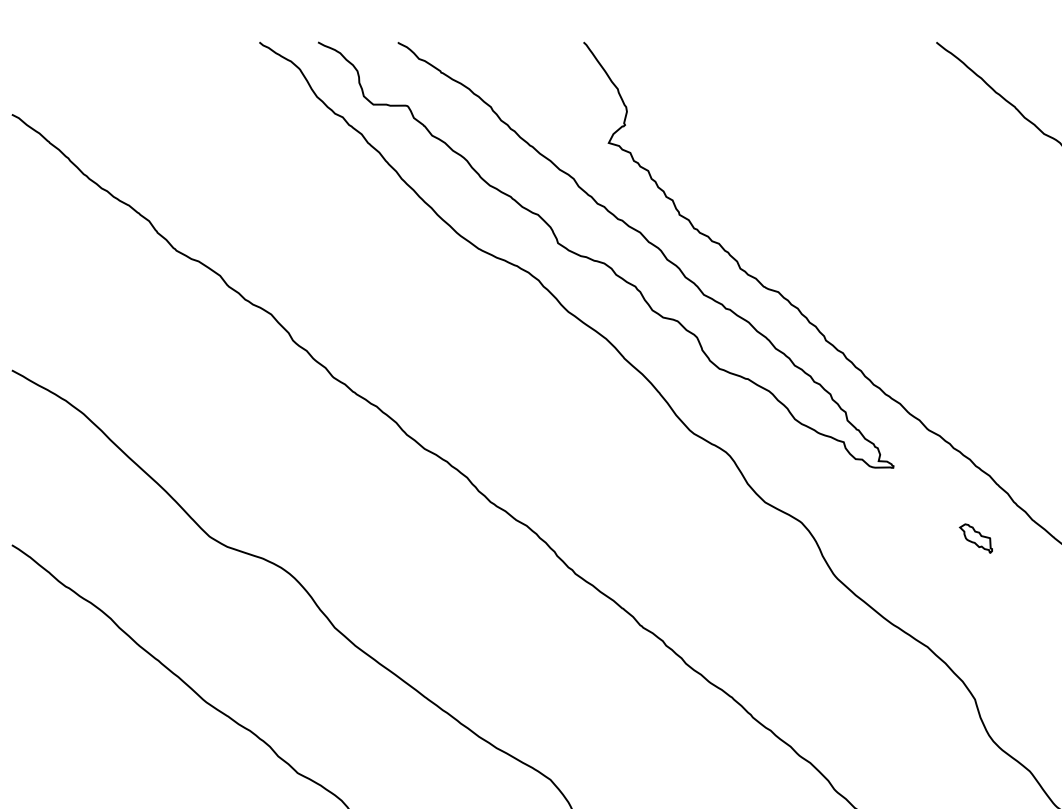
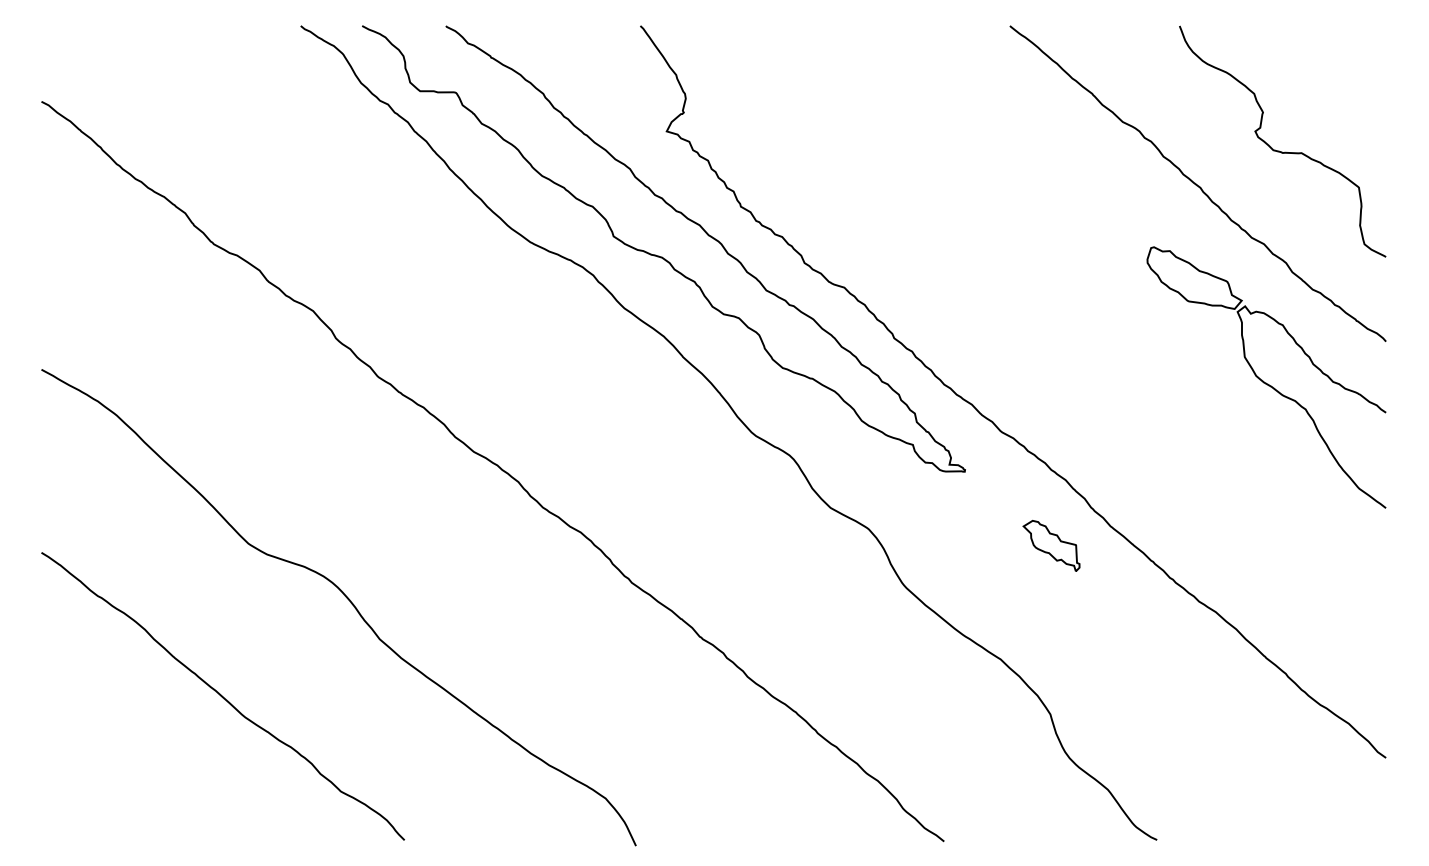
part: (976, 538) -> (1051, 545), size x1.67

